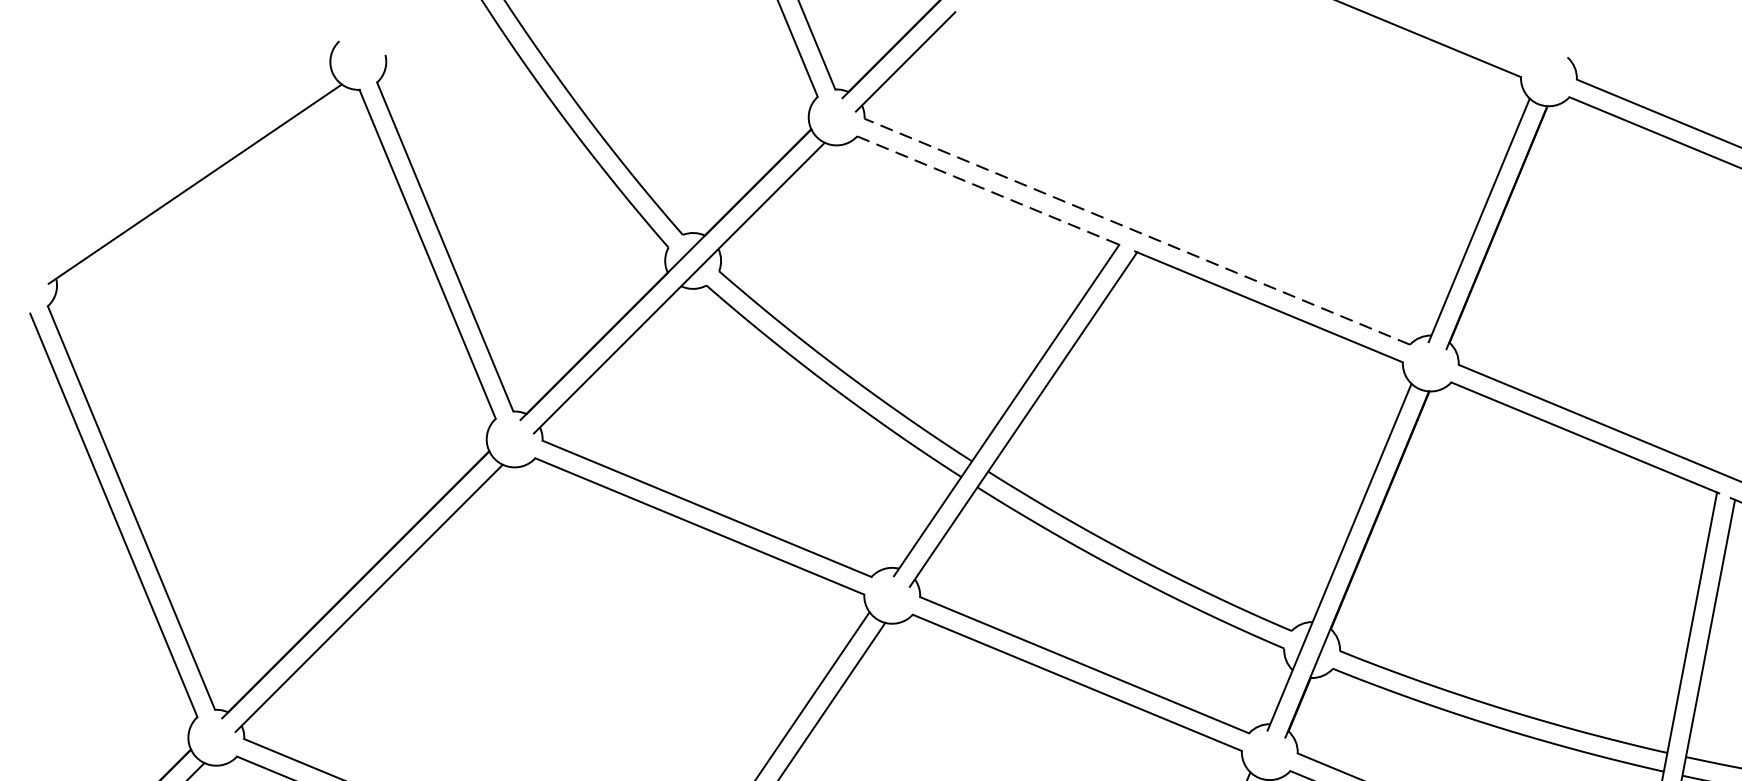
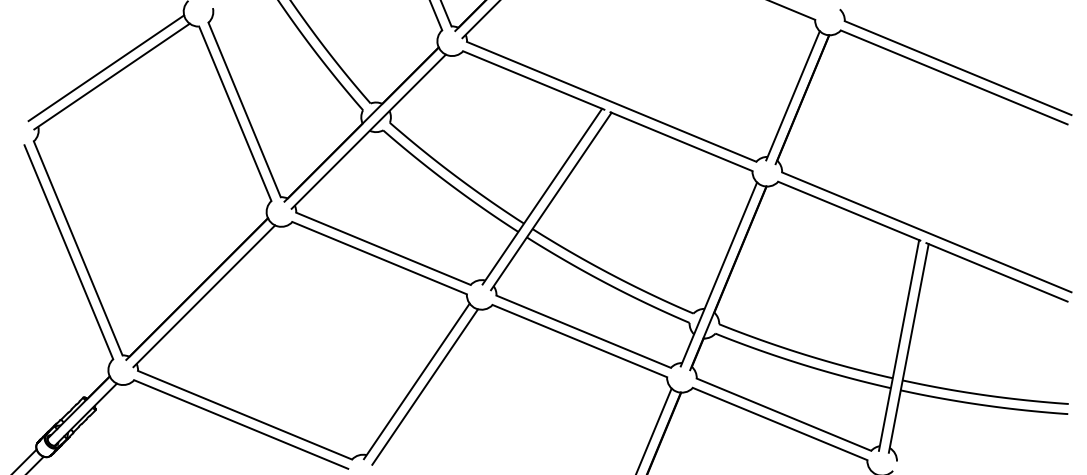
line: (184, 168) -> (106, 68), added
line: (991, 191) -> (534, 80), dashed -> solid
line: (1136, 231) -> (611, 101), dashed -> solid

